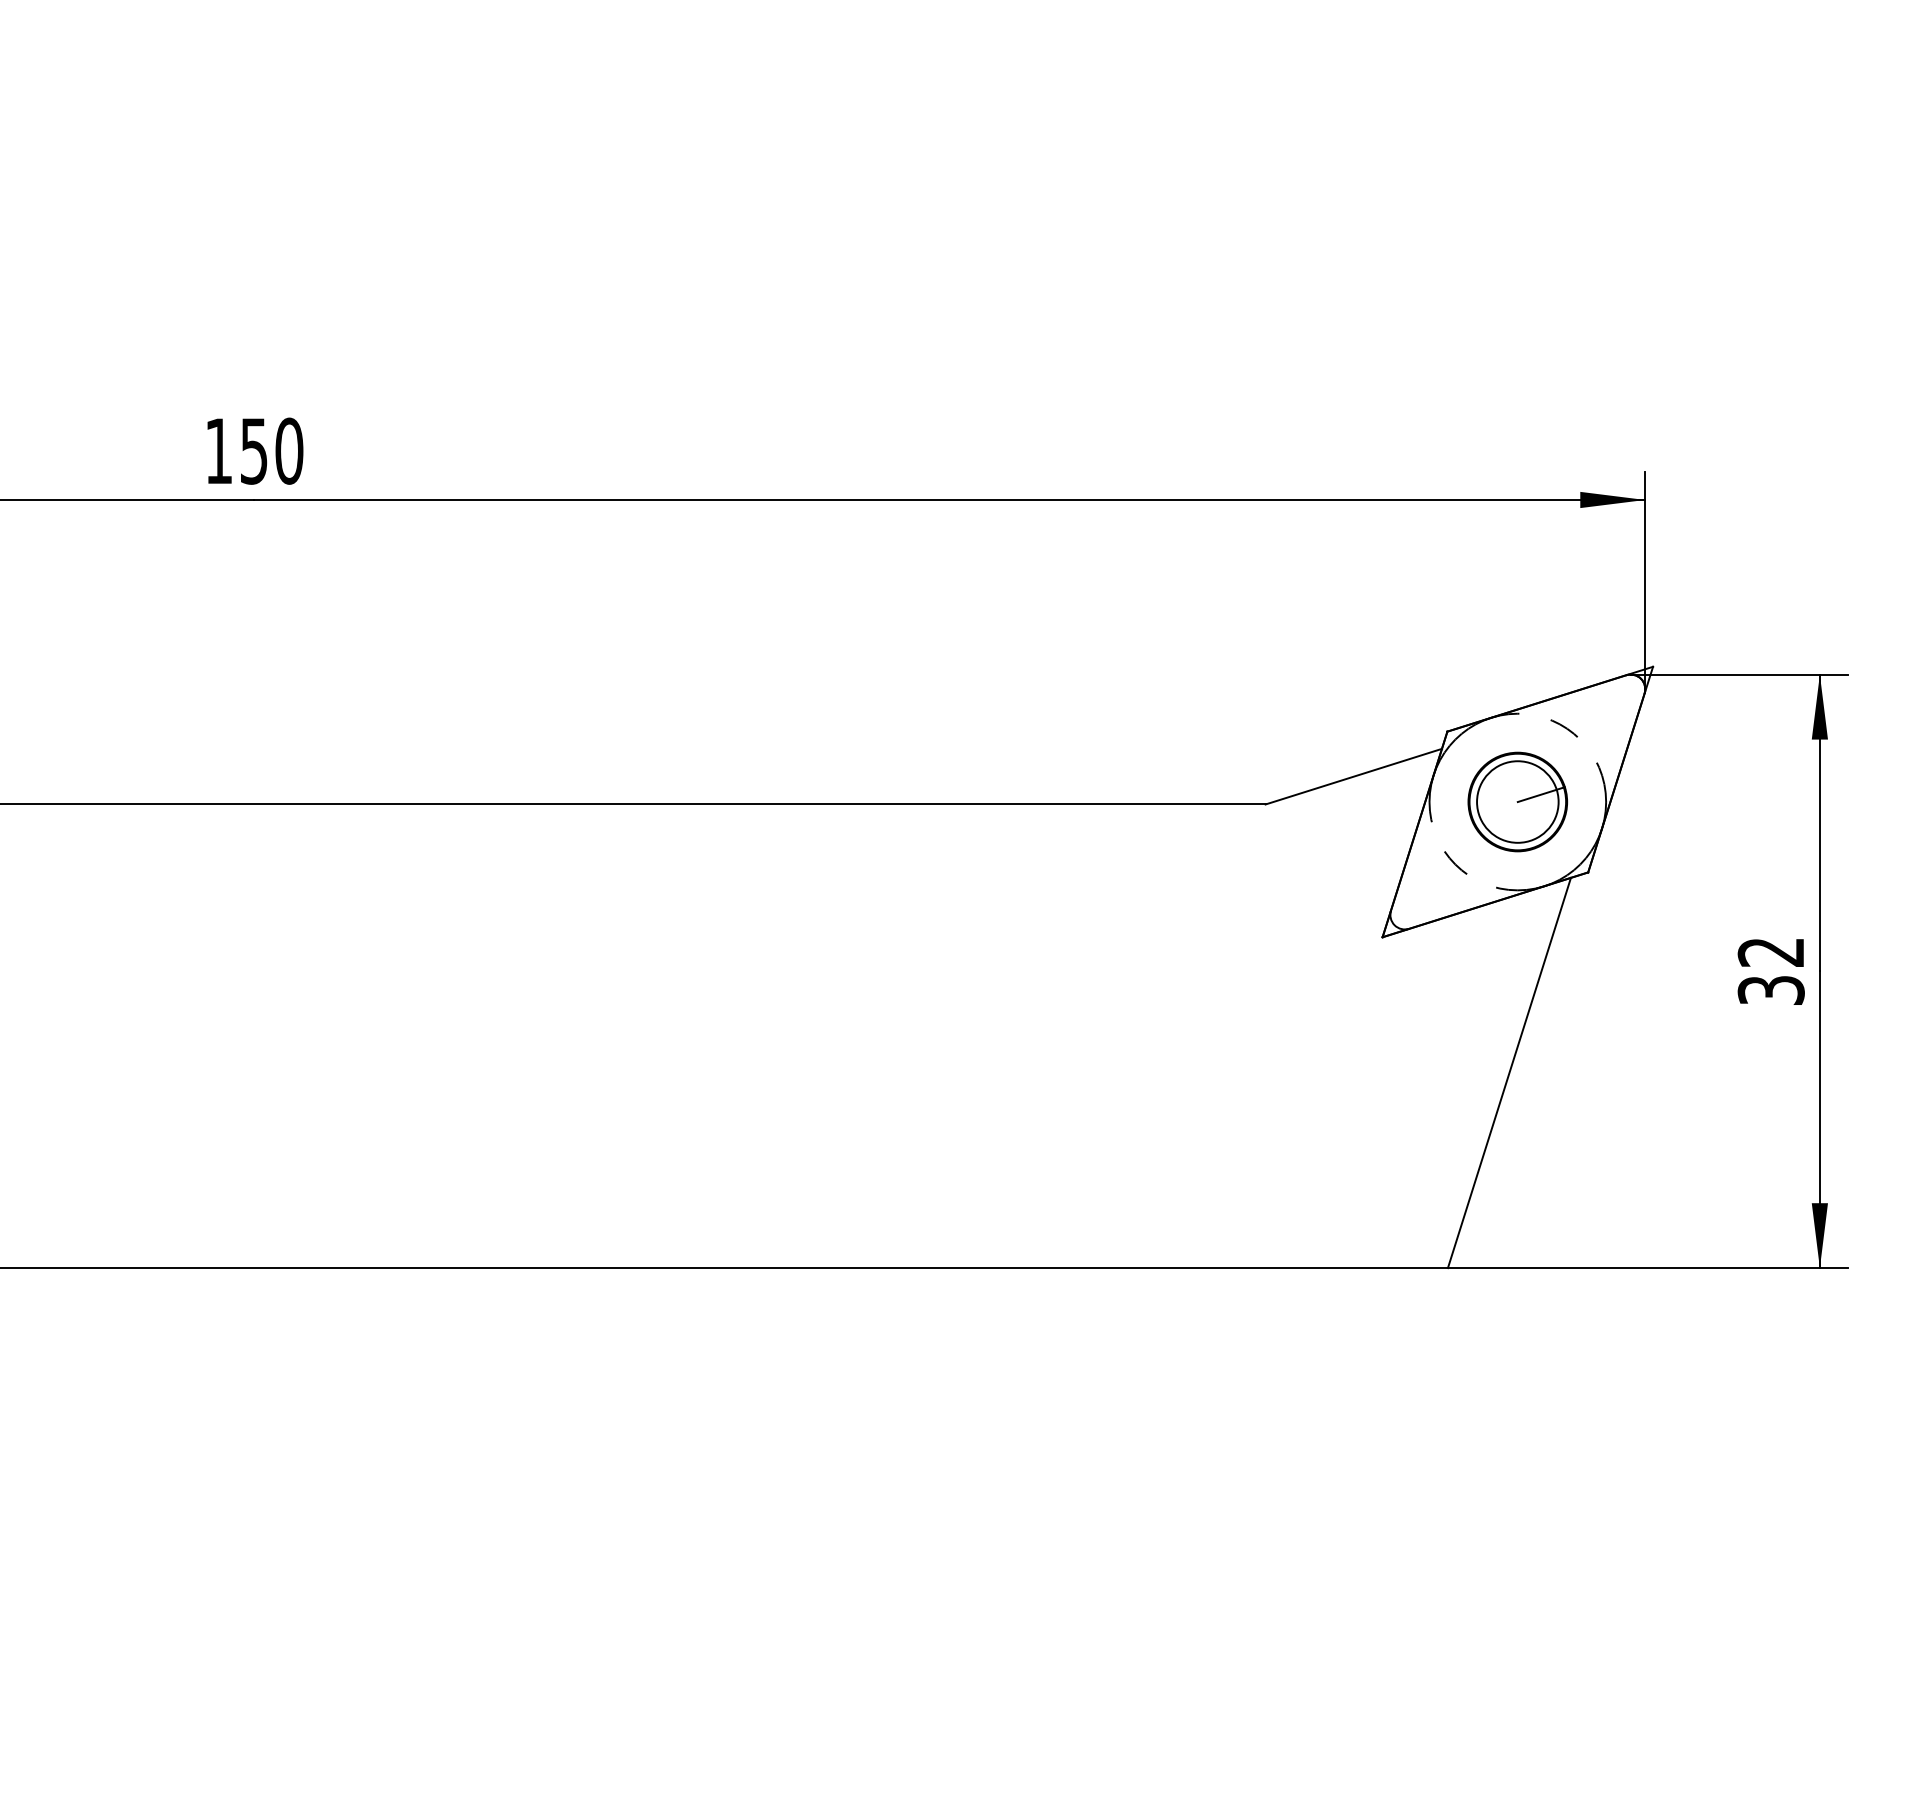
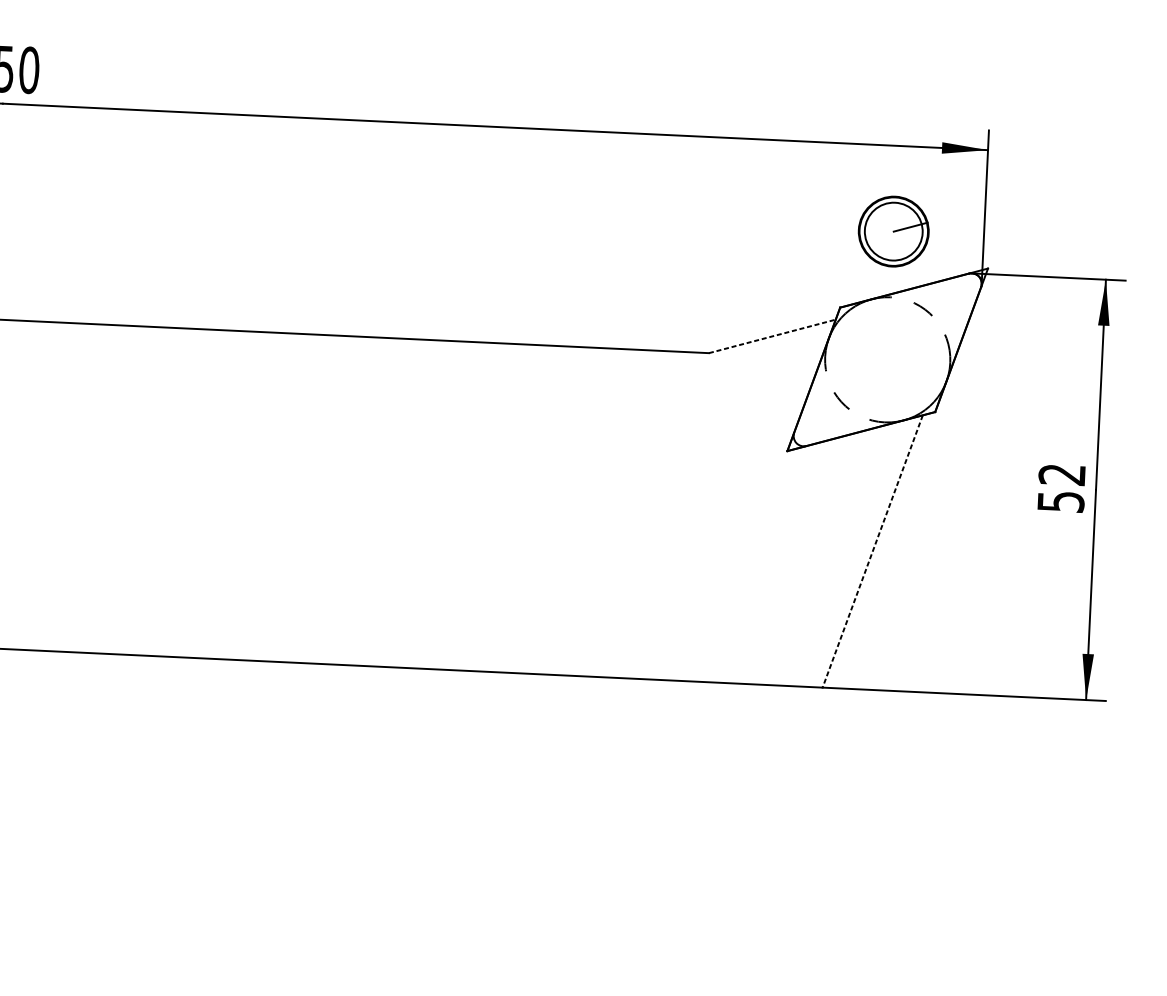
line: (1353, 776) -> (772, 336), solid -> dashed
part: (1517, 801) -> (893, 231), moved
text: (1770, 990) -> (1060, 501), 32 -> 52
line: (1509, 1072) -> (872, 551), solid -> dashed

